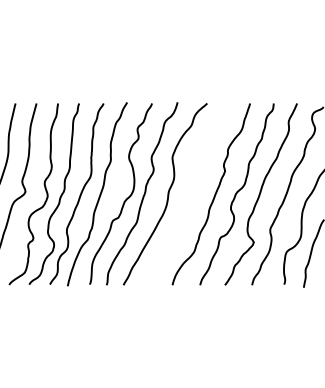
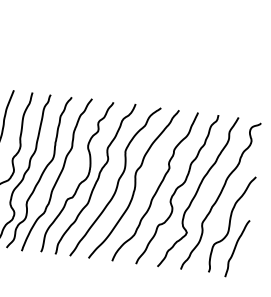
curve: (187, 194) -> (134, 184), added

